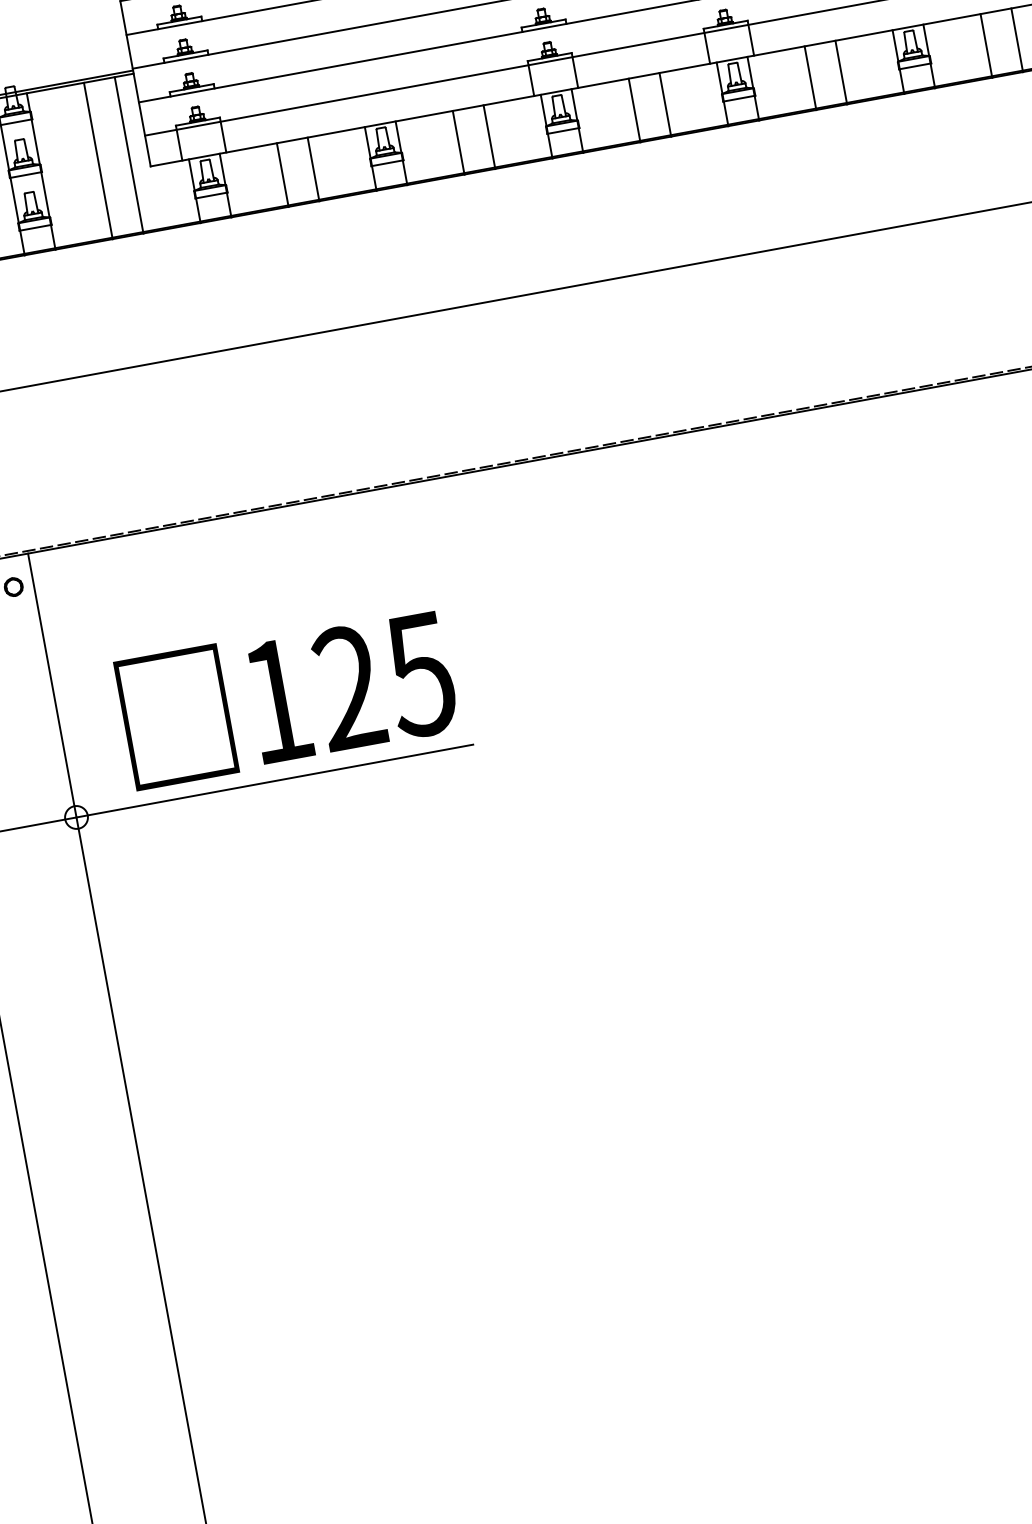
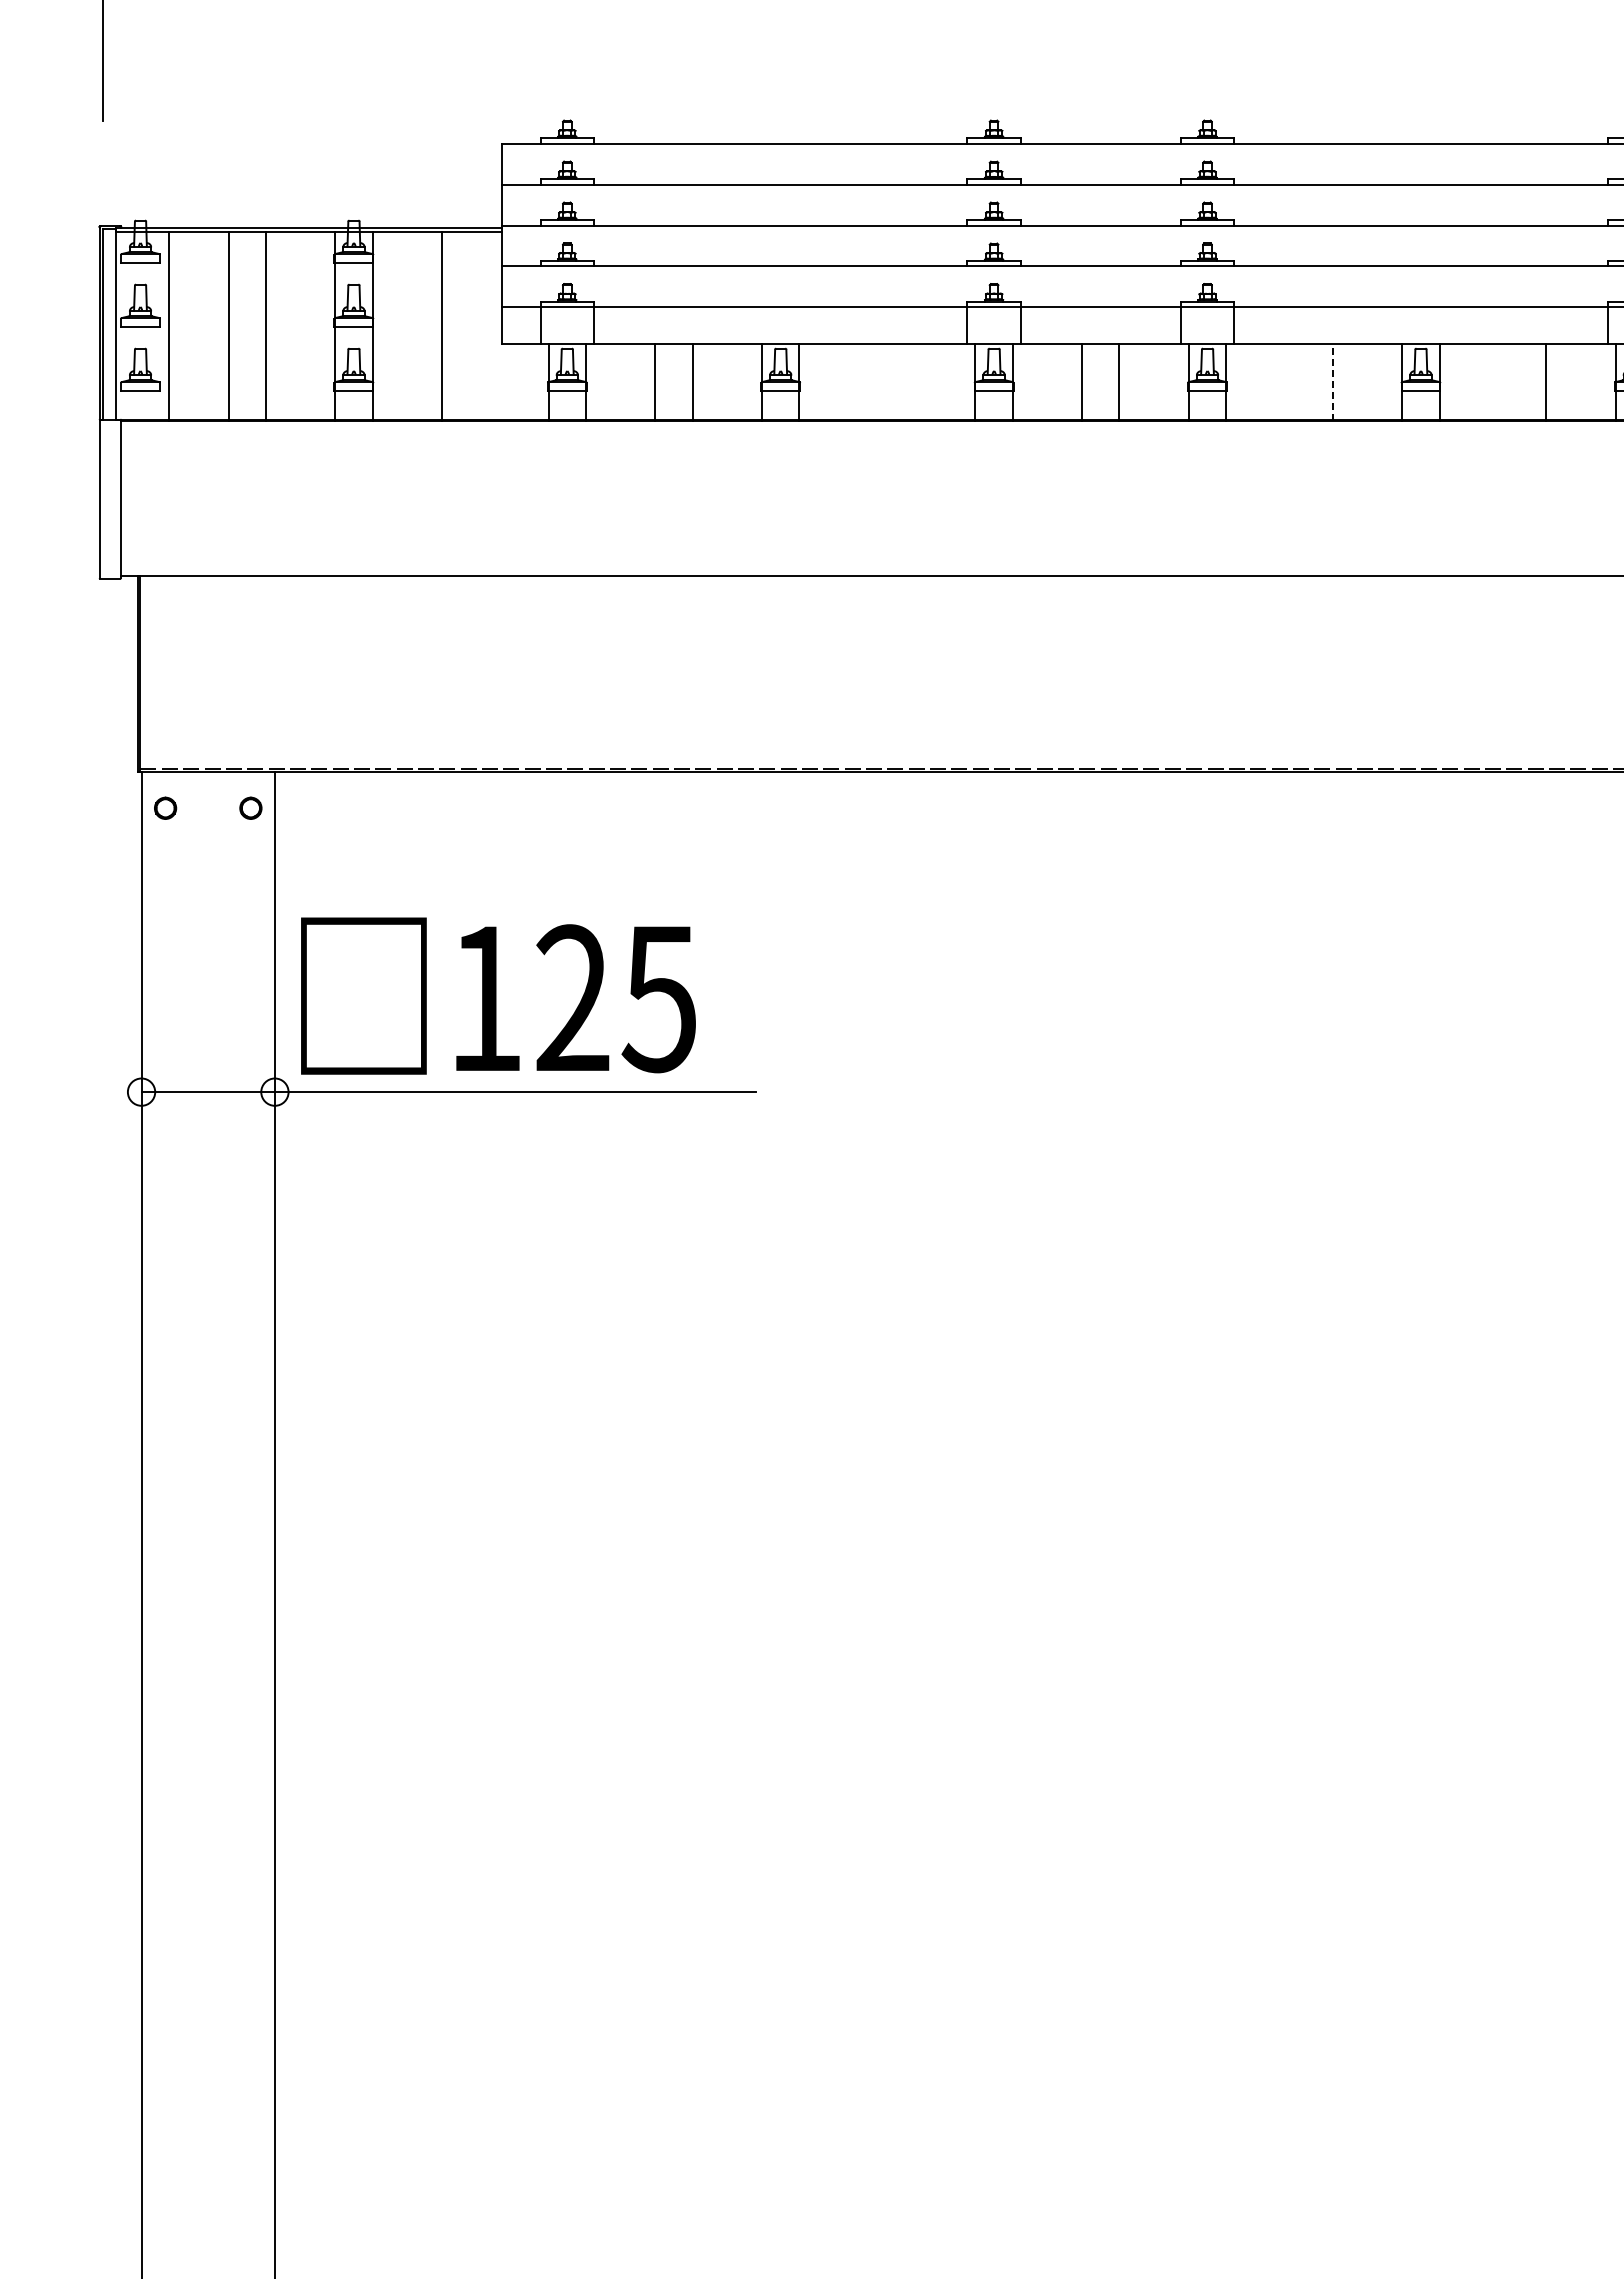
line: (986, 45) -> (1508, 382), removed
line: (840, 72) -> (1332, 382), solid -> dashed
line: (810, 78) -> (1295, 382), removed
line: (489, 136) -> (906, 382), removed
line: (458, 142) -> (868, 382), removed
line: (129, 155) -> (479, 326), removed
text: (287, 696) -> (498, 995), moved

